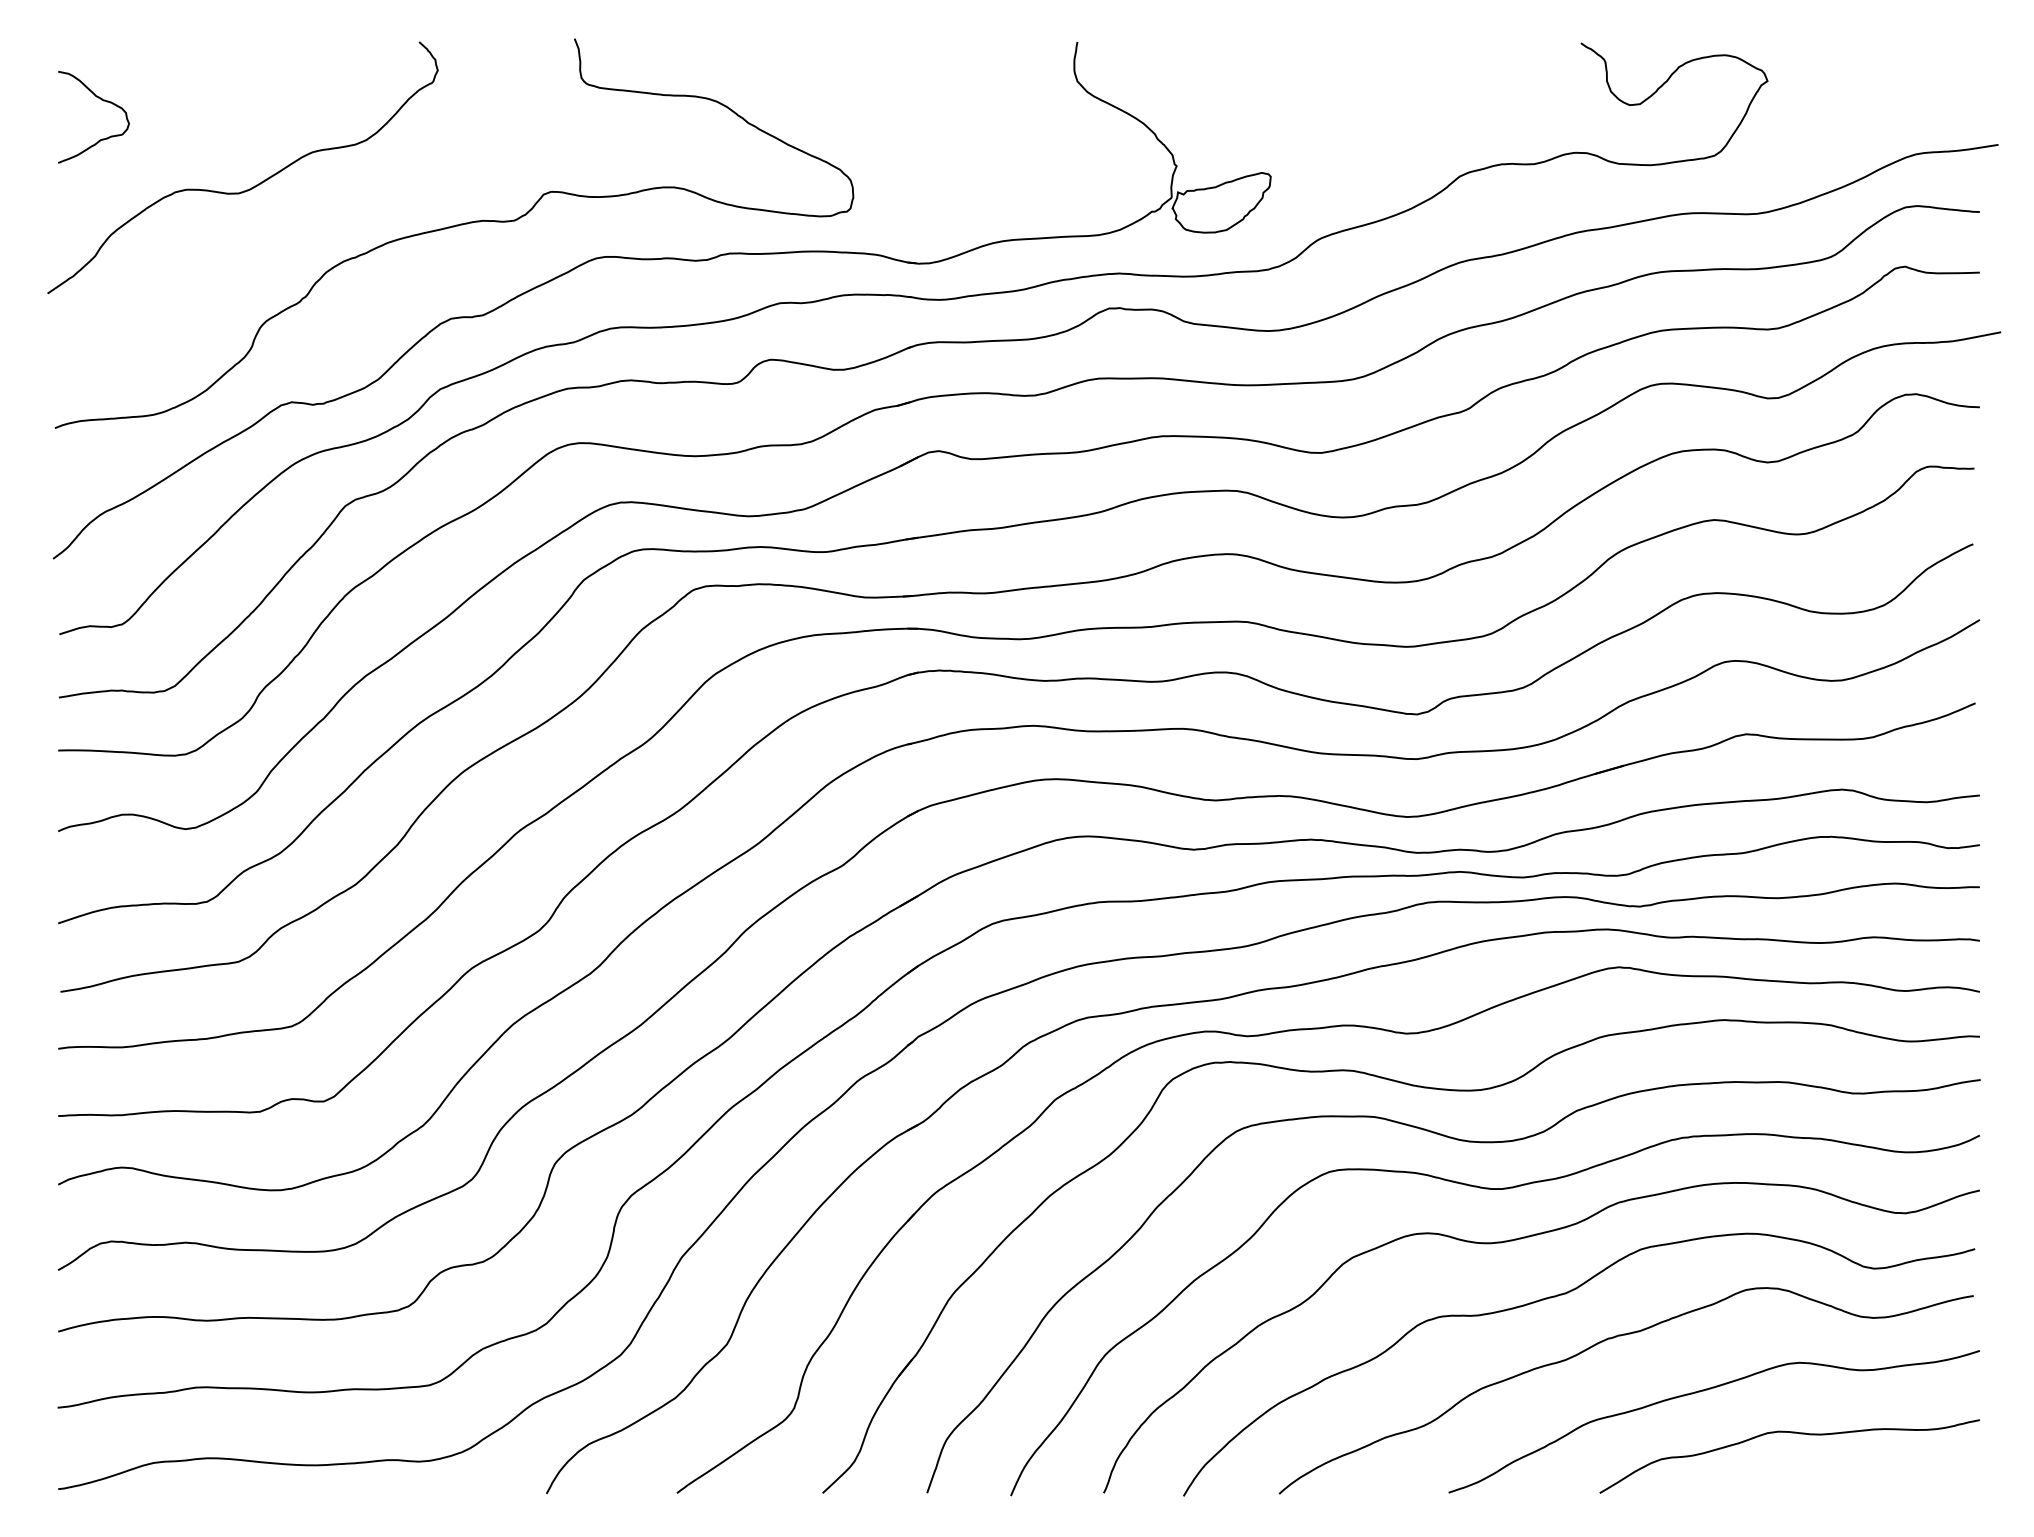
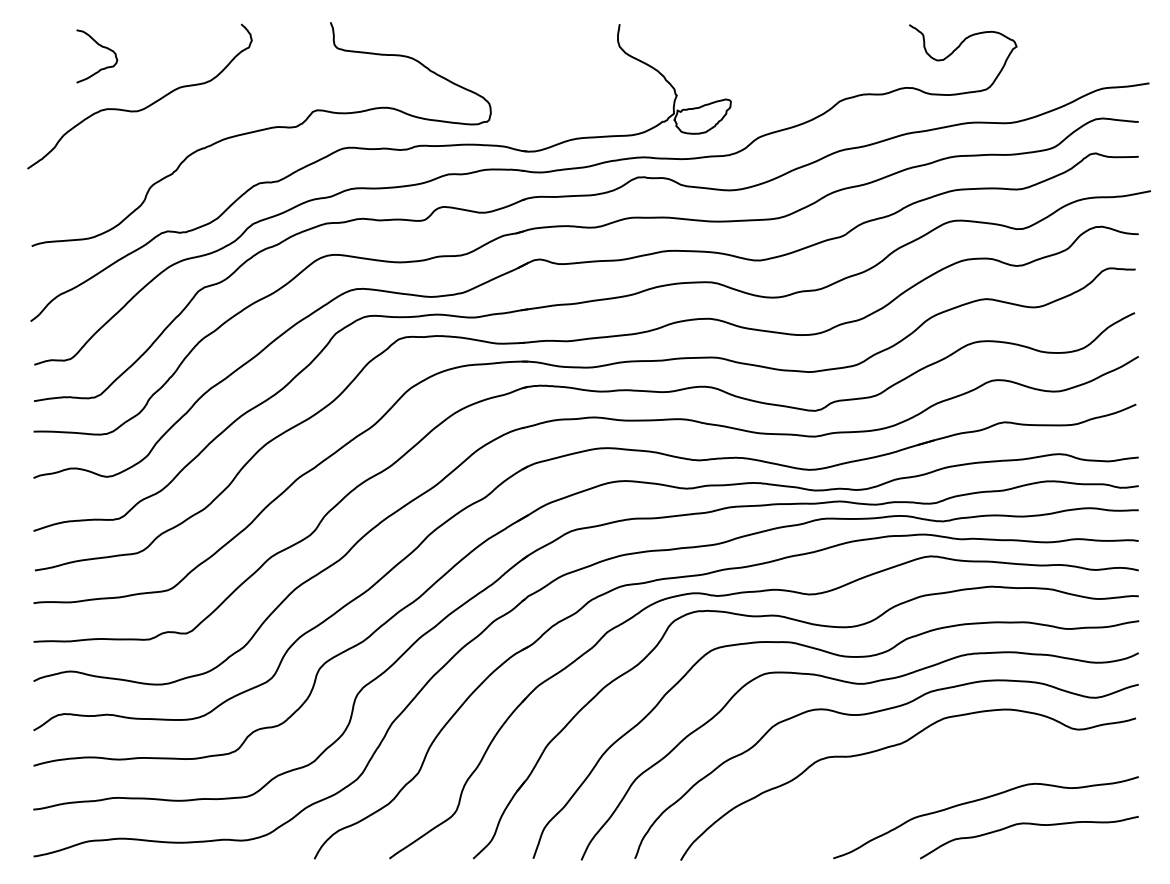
curve: (101, 101) -> (101, 47), moved
curve: (1603, 1343) -> (922, 772), removed

